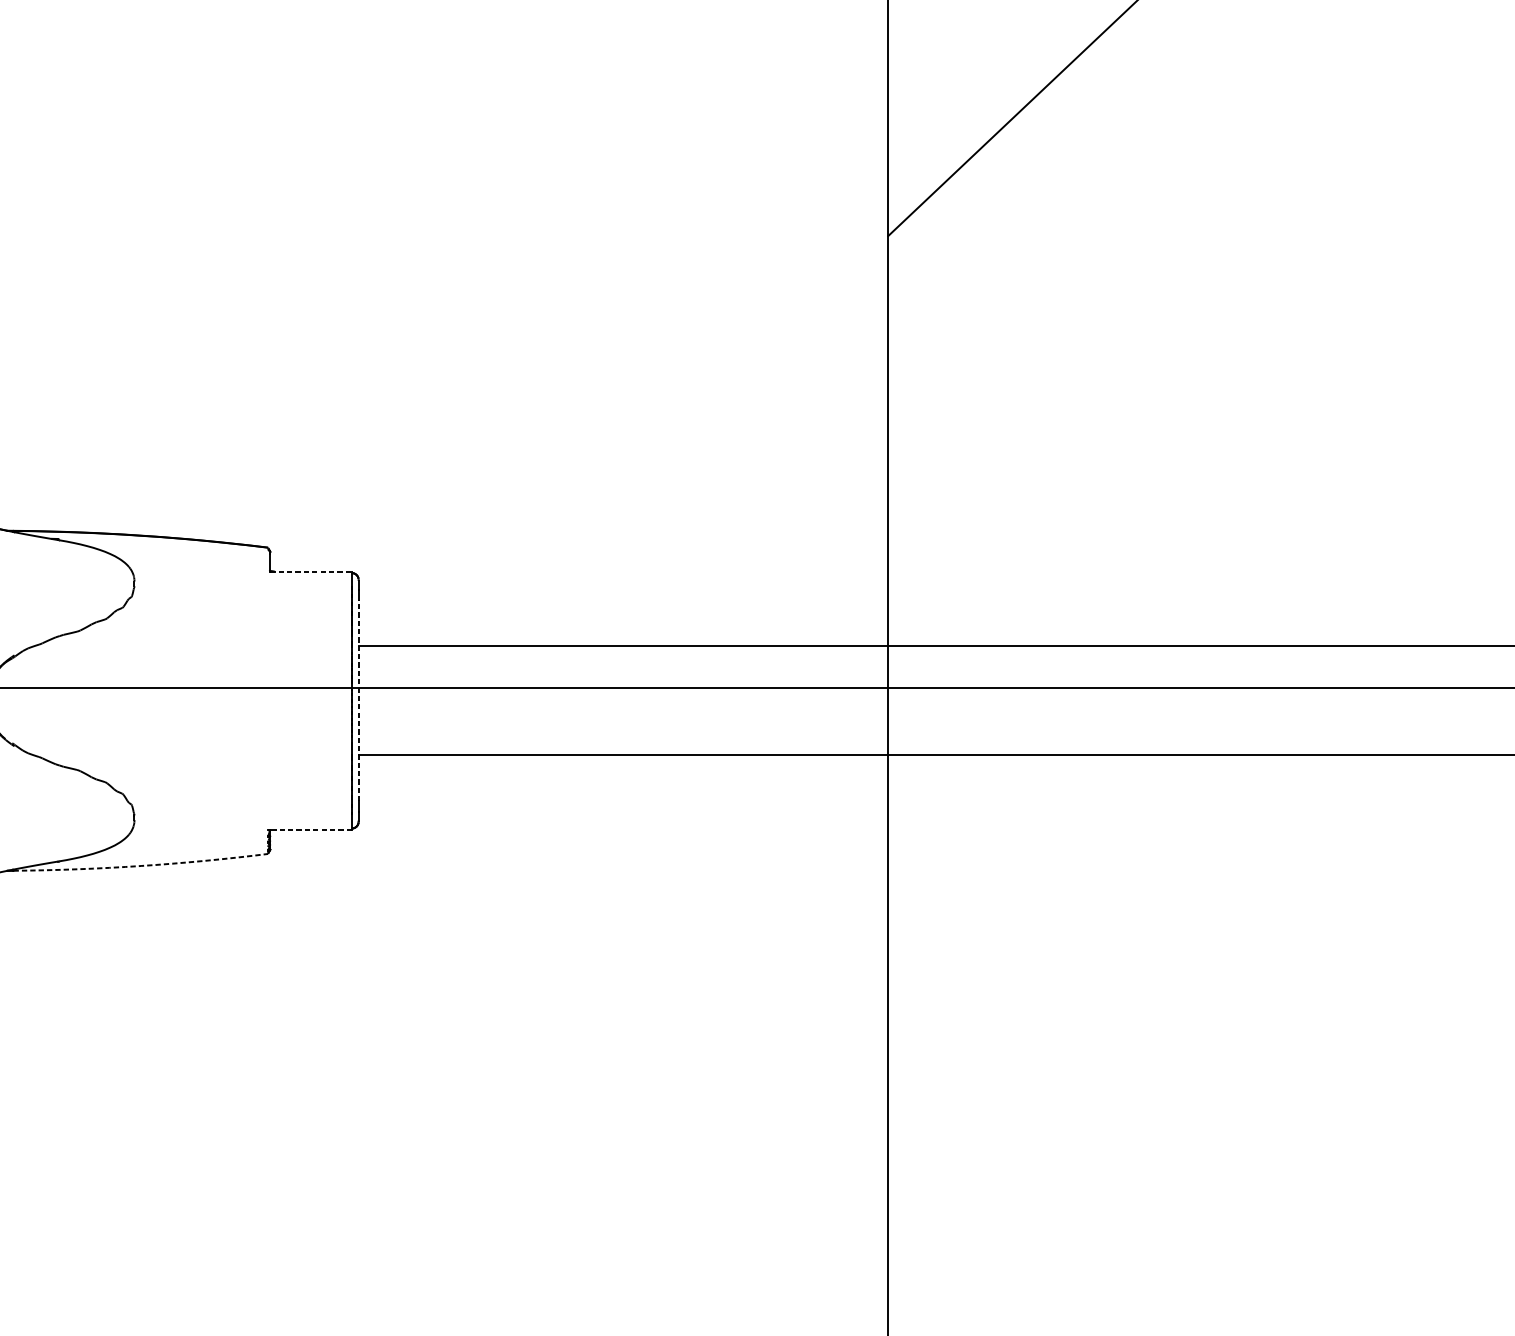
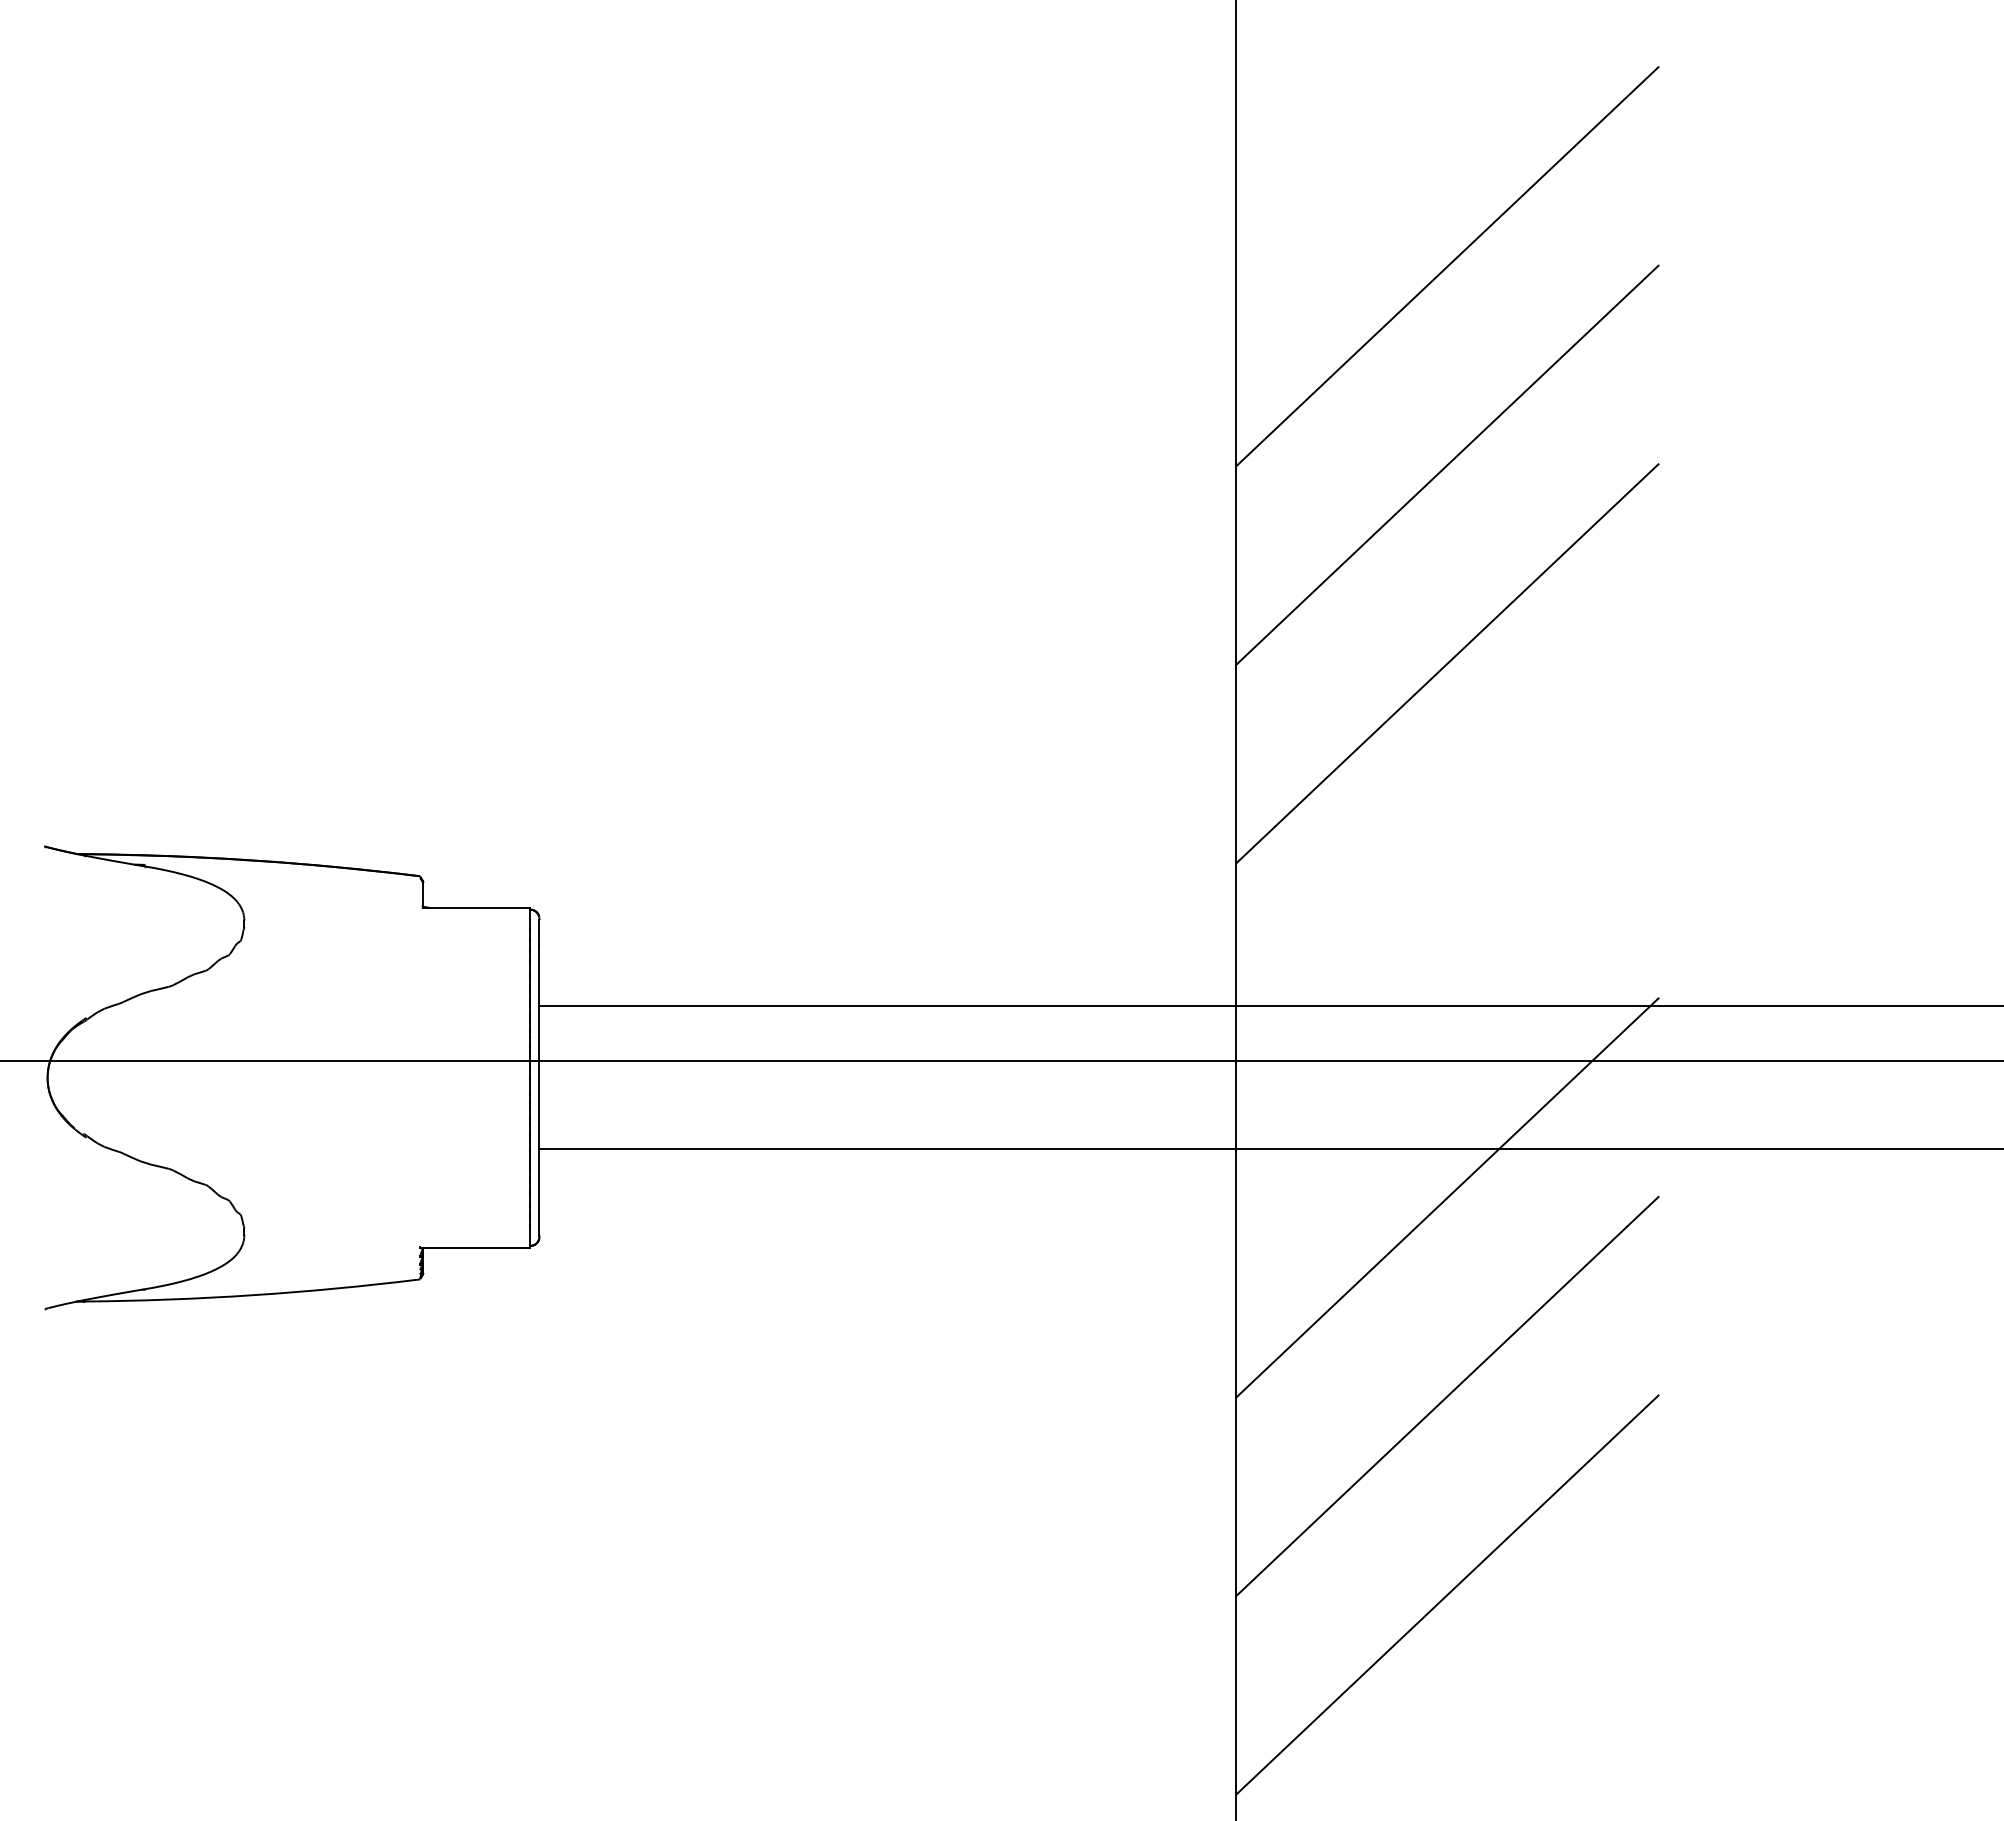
line: (1048, 234) -> (1447, 464), added
line: (1048, 386) -> (1447, 663), added
line: (310, 571) -> (476, 907), dashed -> solid
line: (358, 700) -> (539, 1077), dashed -> solid
line: (1048, 791) -> (1447, 1197), added
line: (310, 829) -> (476, 1247), dashed -> solid
arc: (140, 866) -> (252, 1295), dashed -> solid
line: (1048, 942) -> (1447, 1396), added
line: (1048, 1093) -> (1447, 1594), added

